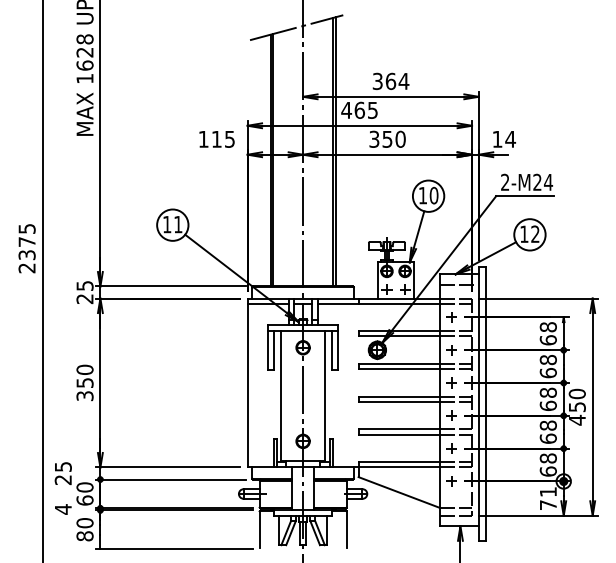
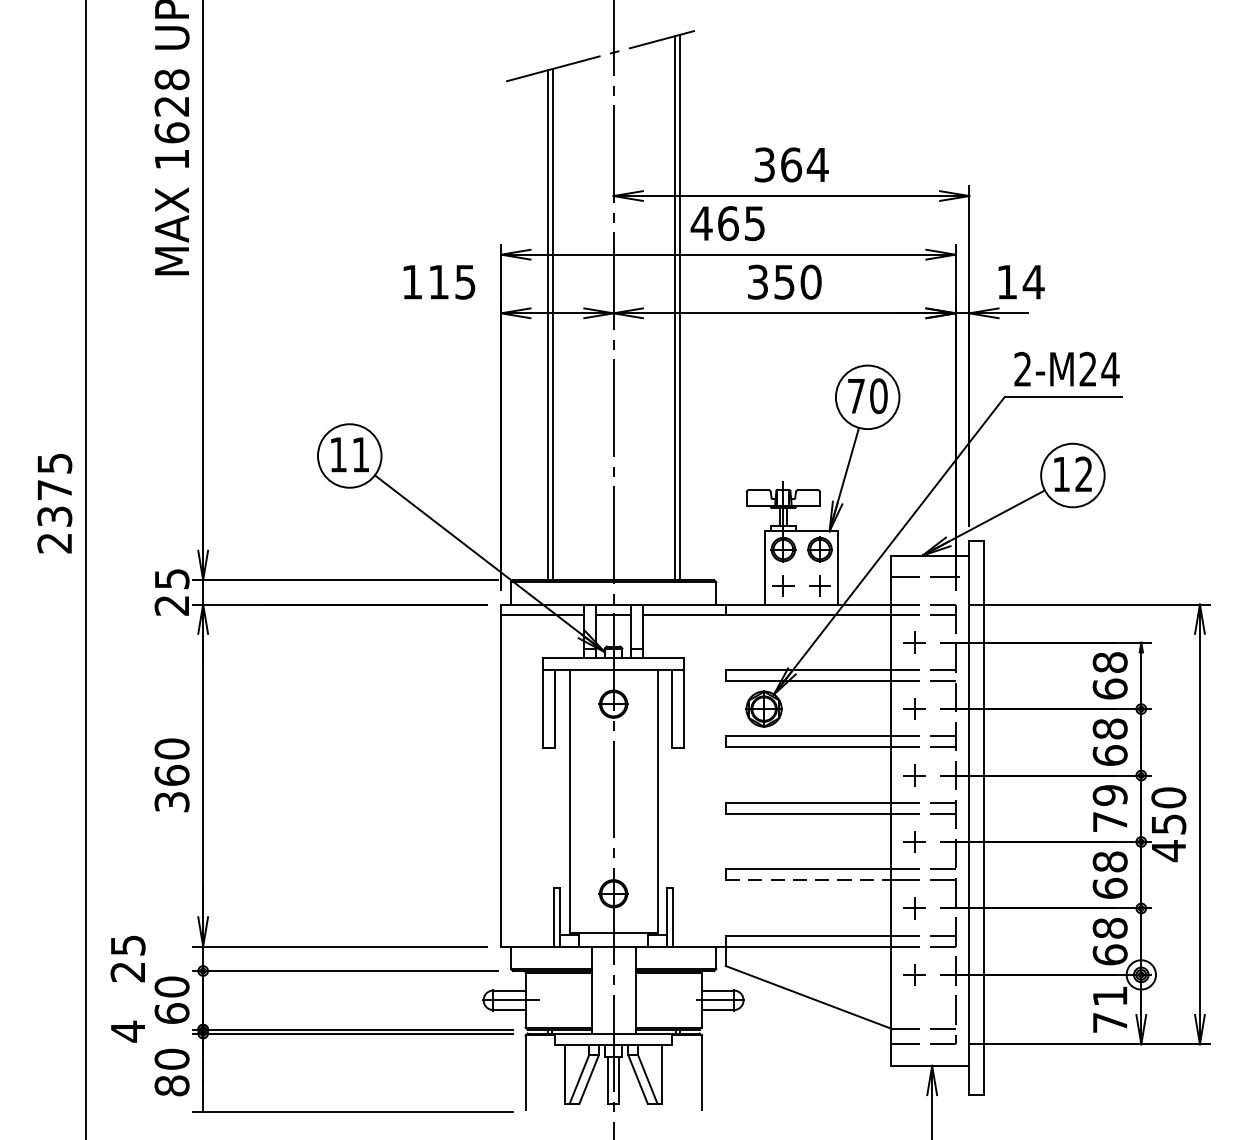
text: (423, 195) -> (857, 395), 10 -> 70
text: (84, 382) -> (170, 774), 350 -> 360
text: (547, 398) -> (1108, 806), 68 -> 79
line: (399, 434) -> (808, 879), solid -> dashed

